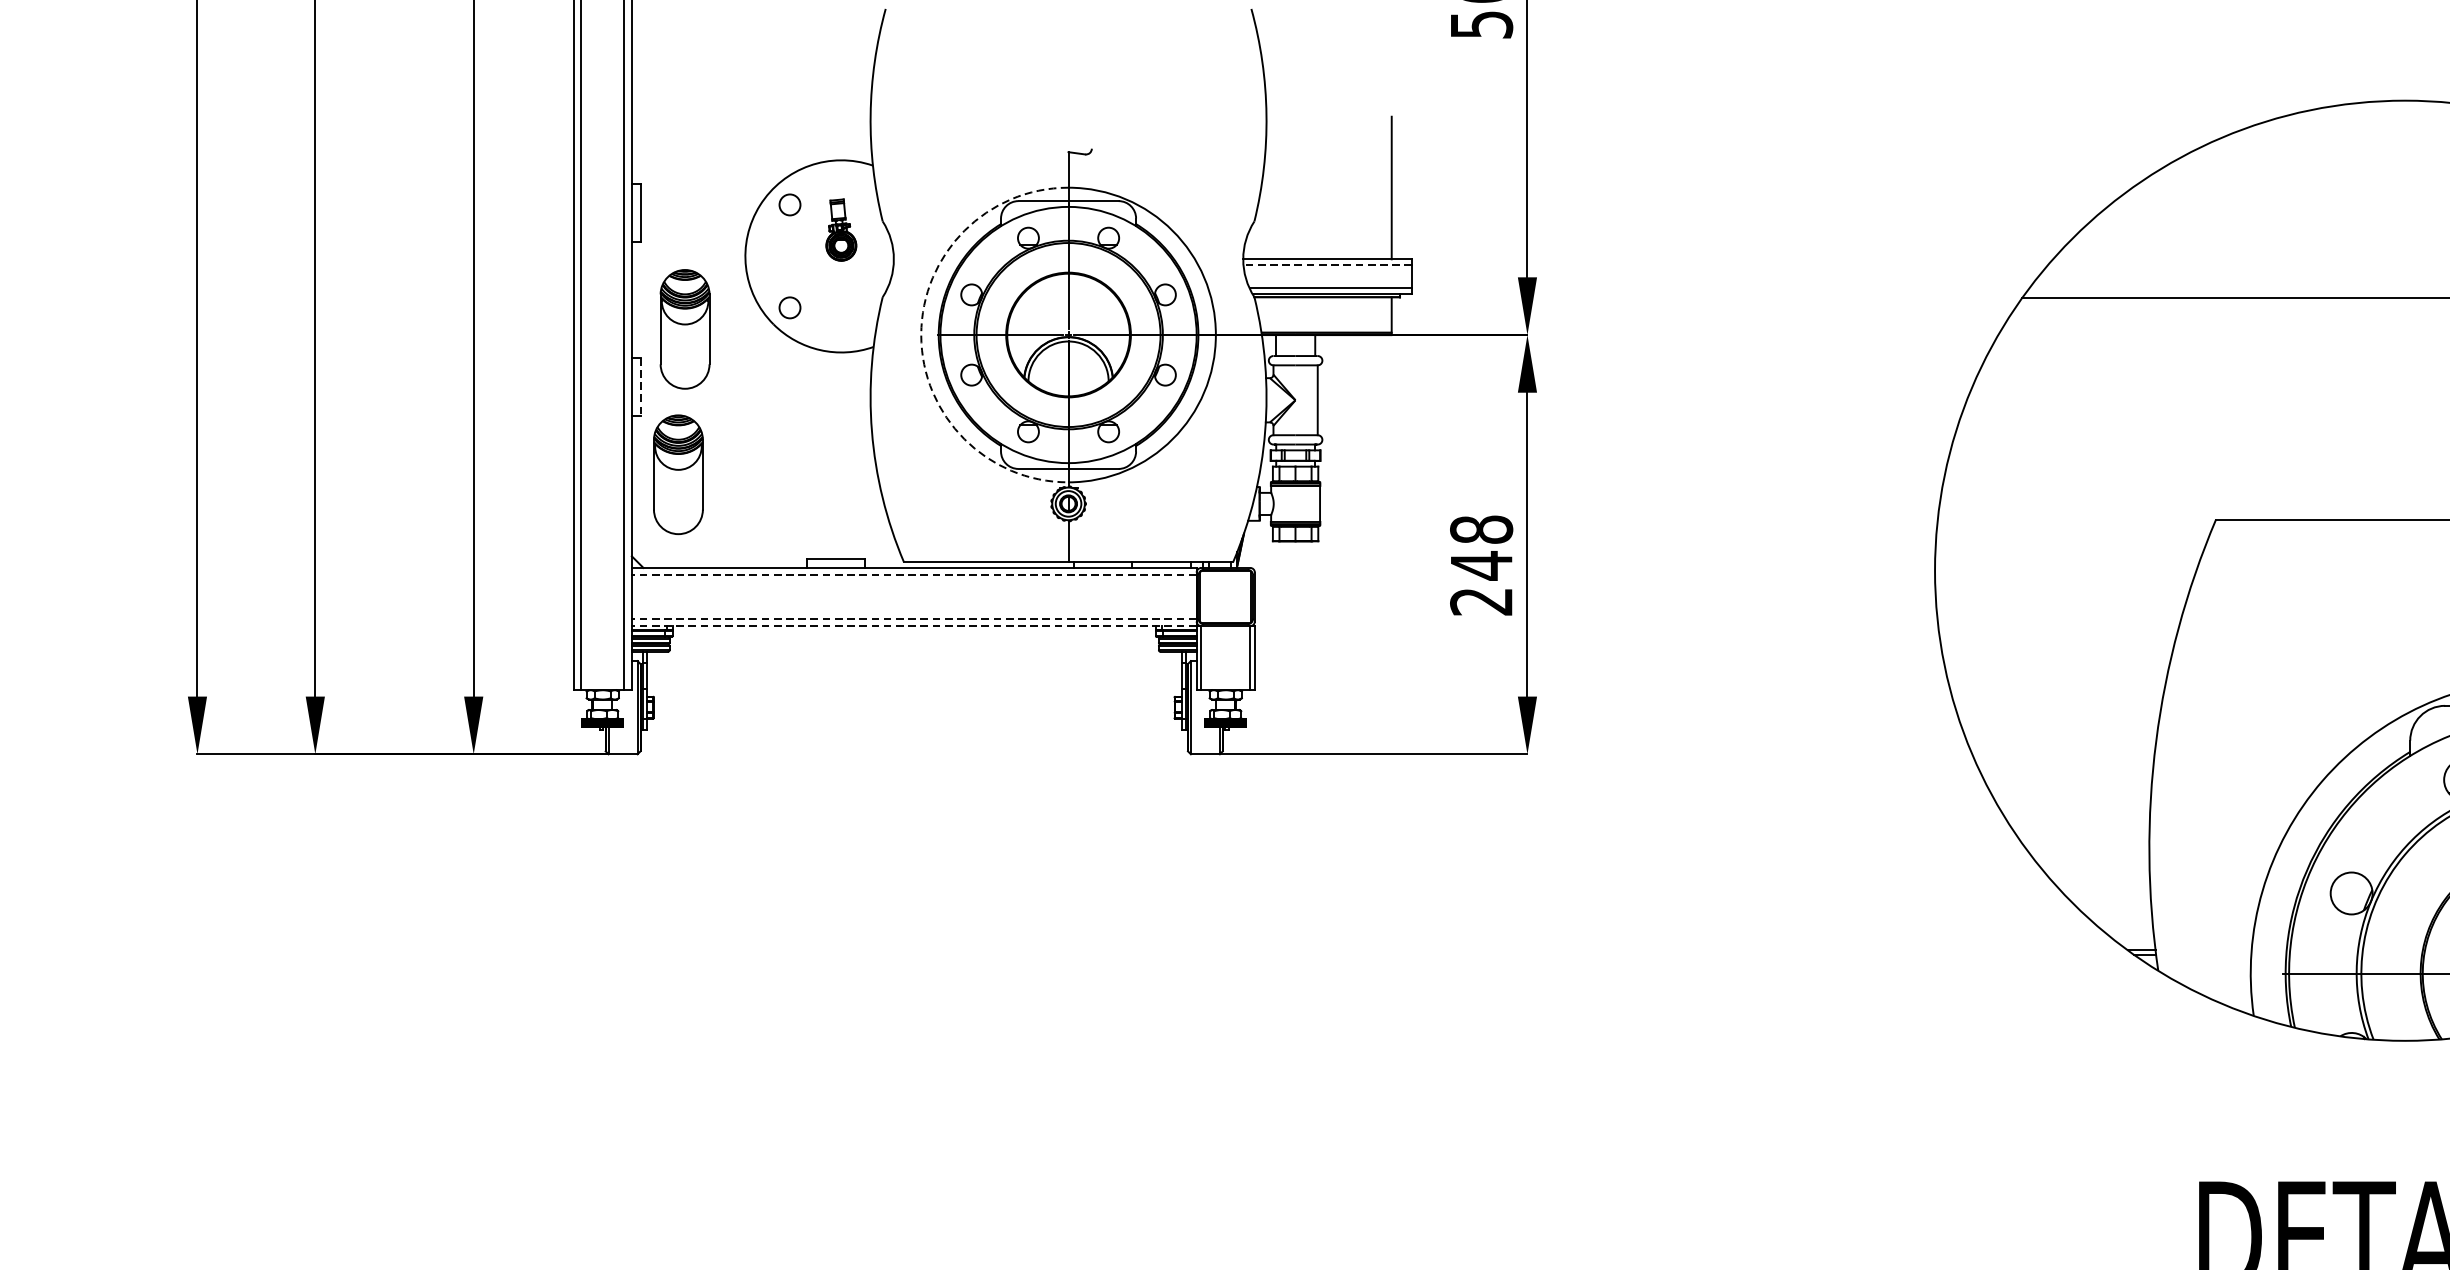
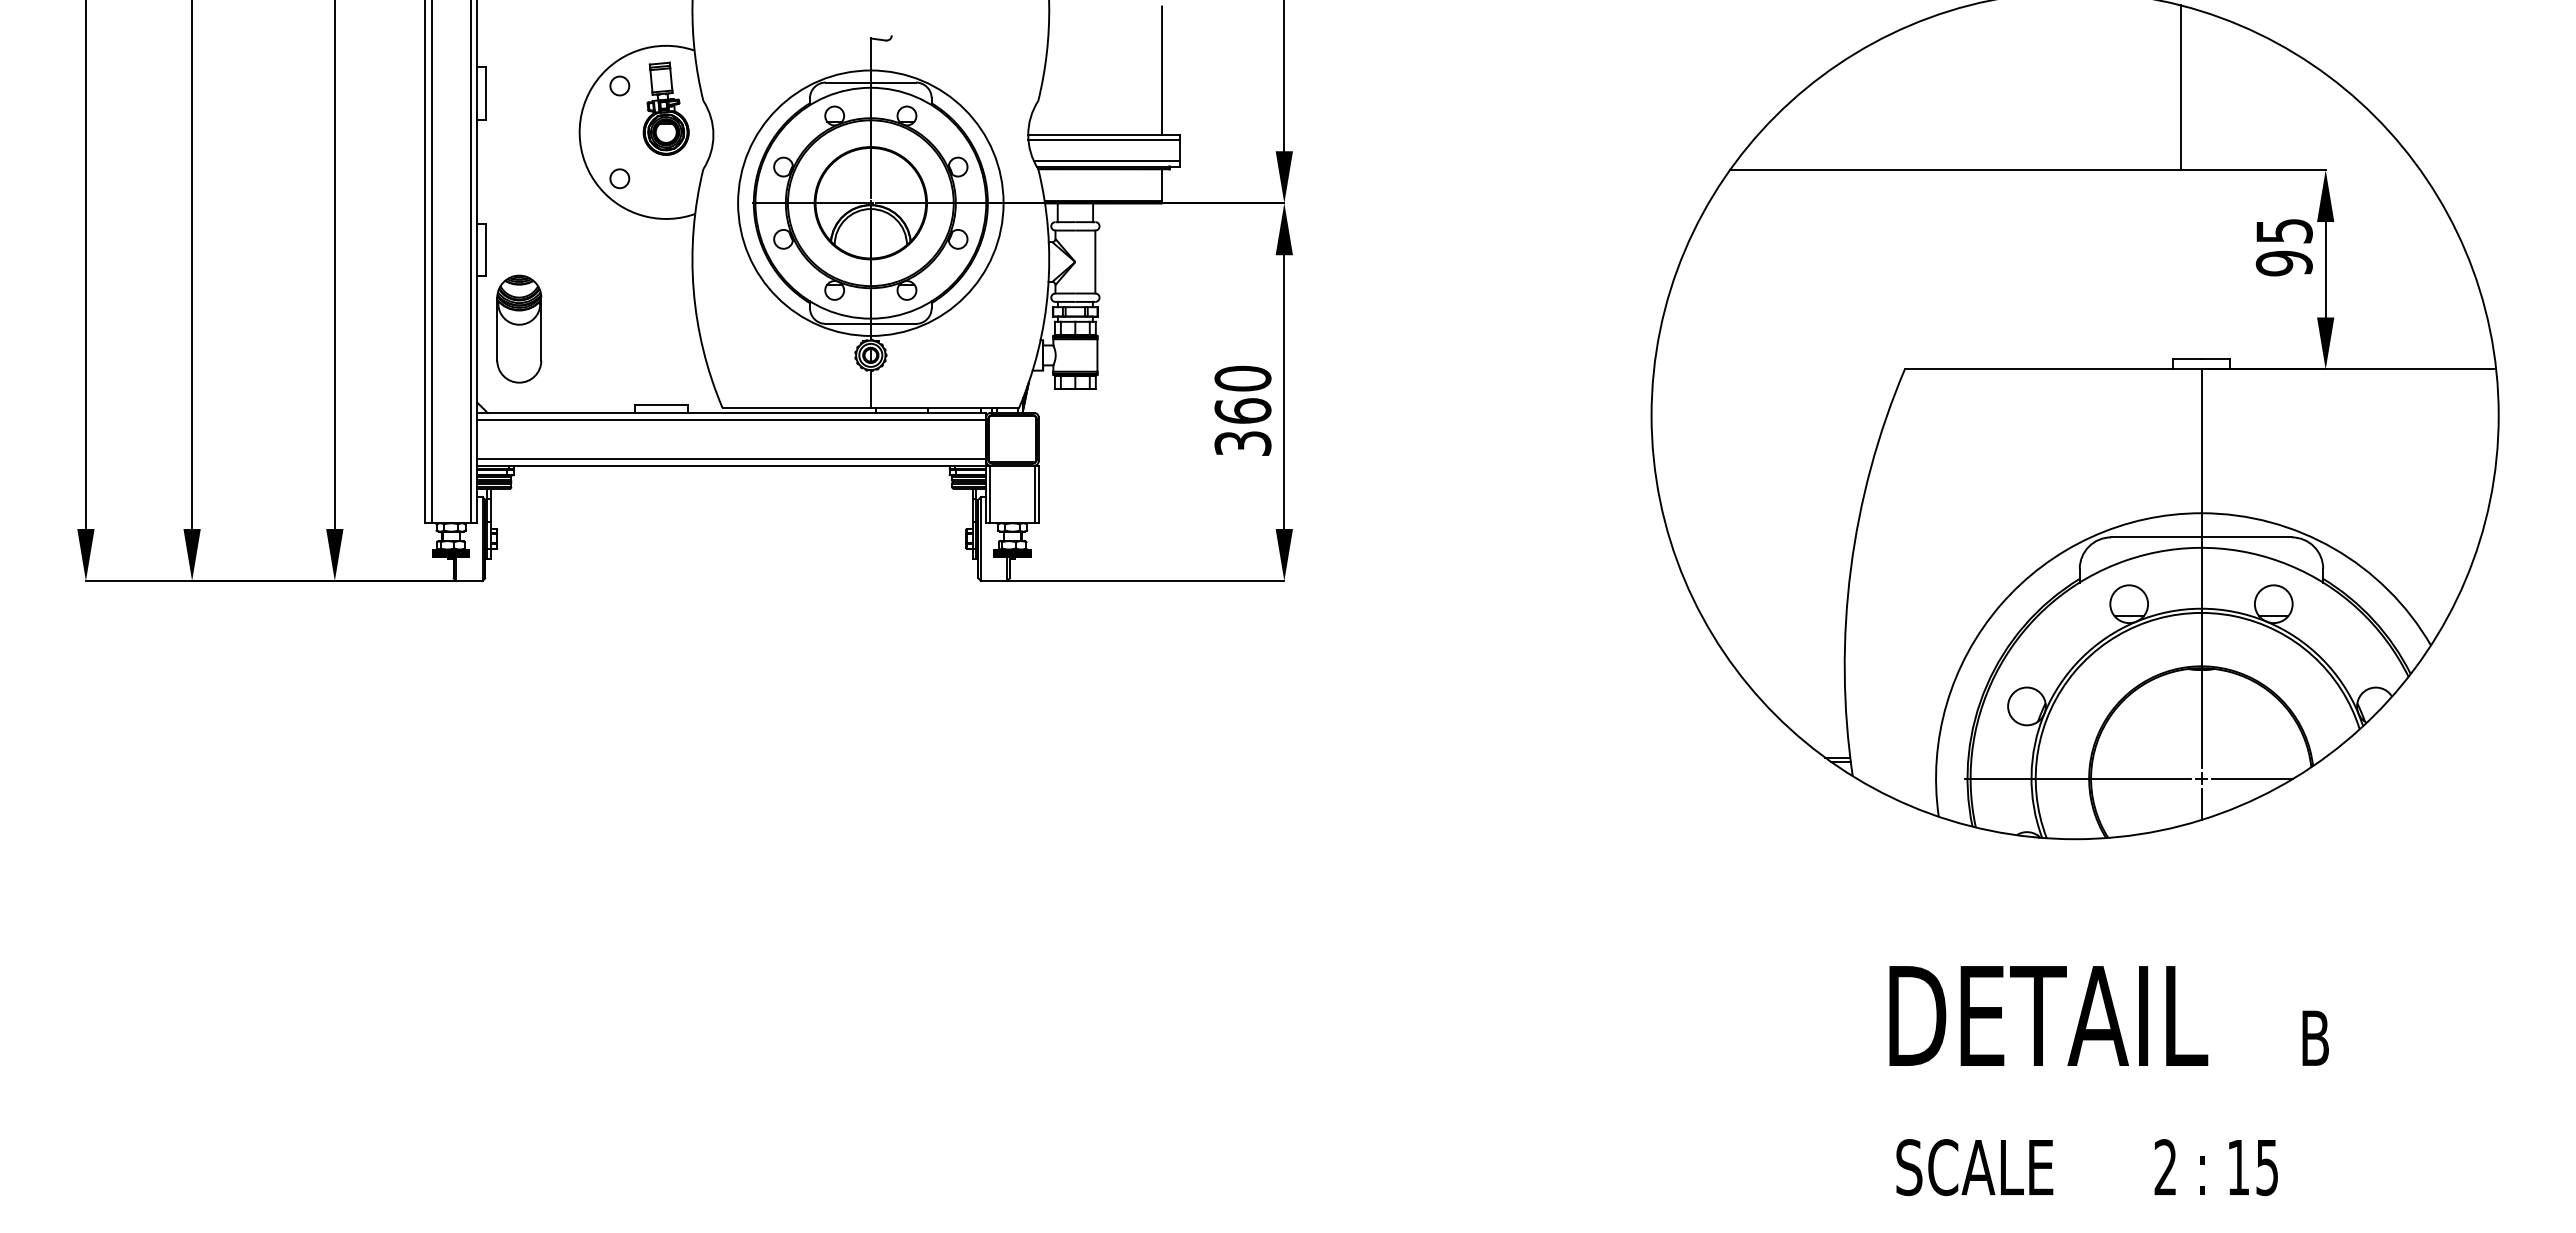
part: (840, 229) -> (665, 108), size x1.67
line: (1327, 265) -> (1104, 140), dashed -> solid
part: (685, 328) -> (525, 197), removed
arc: (921, 335) -> (738, 203), dashed -> solid
line: (640, 387) -> (485, 250), dashed -> solid
text: (1481, 565) -> (1242, 410), 248 -> 360
line: (913, 575) -> (731, 419), dashed -> solid
line: (913, 618) -> (731, 458), dashed -> solid
line: (913, 626) -> (731, 465), dashed -> solid

